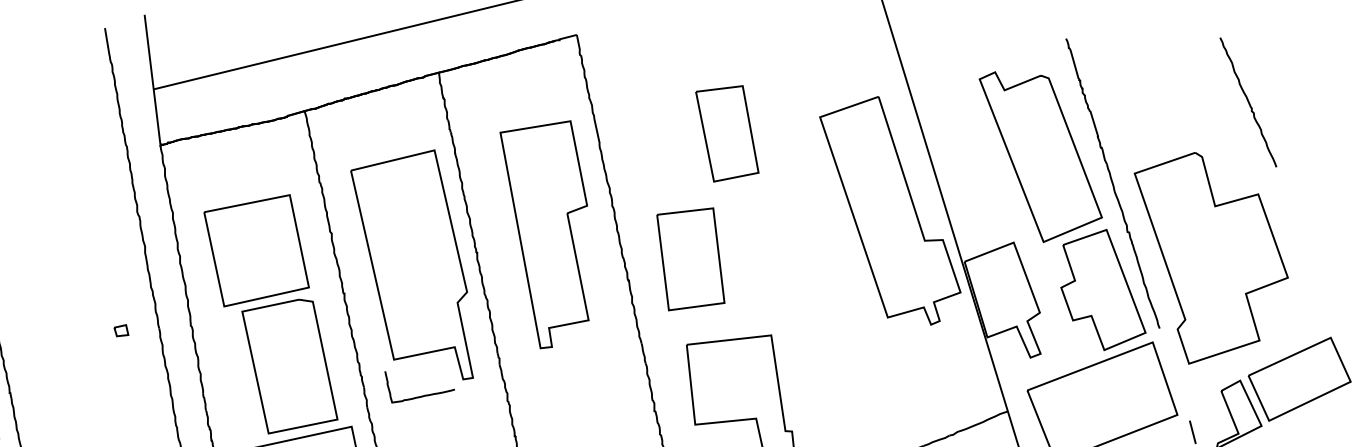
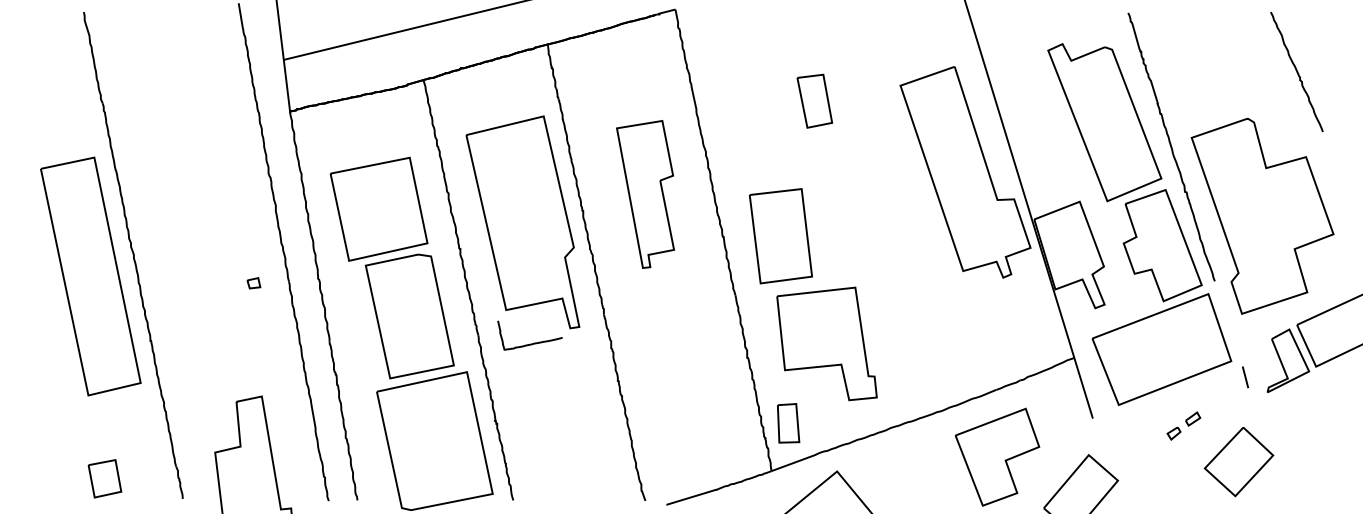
part: (727, 134) -> (814, 101), size x0.6
part: (544, 234) -> (645, 194), size x0.7
part: (690, 259) -> (780, 236), moved

